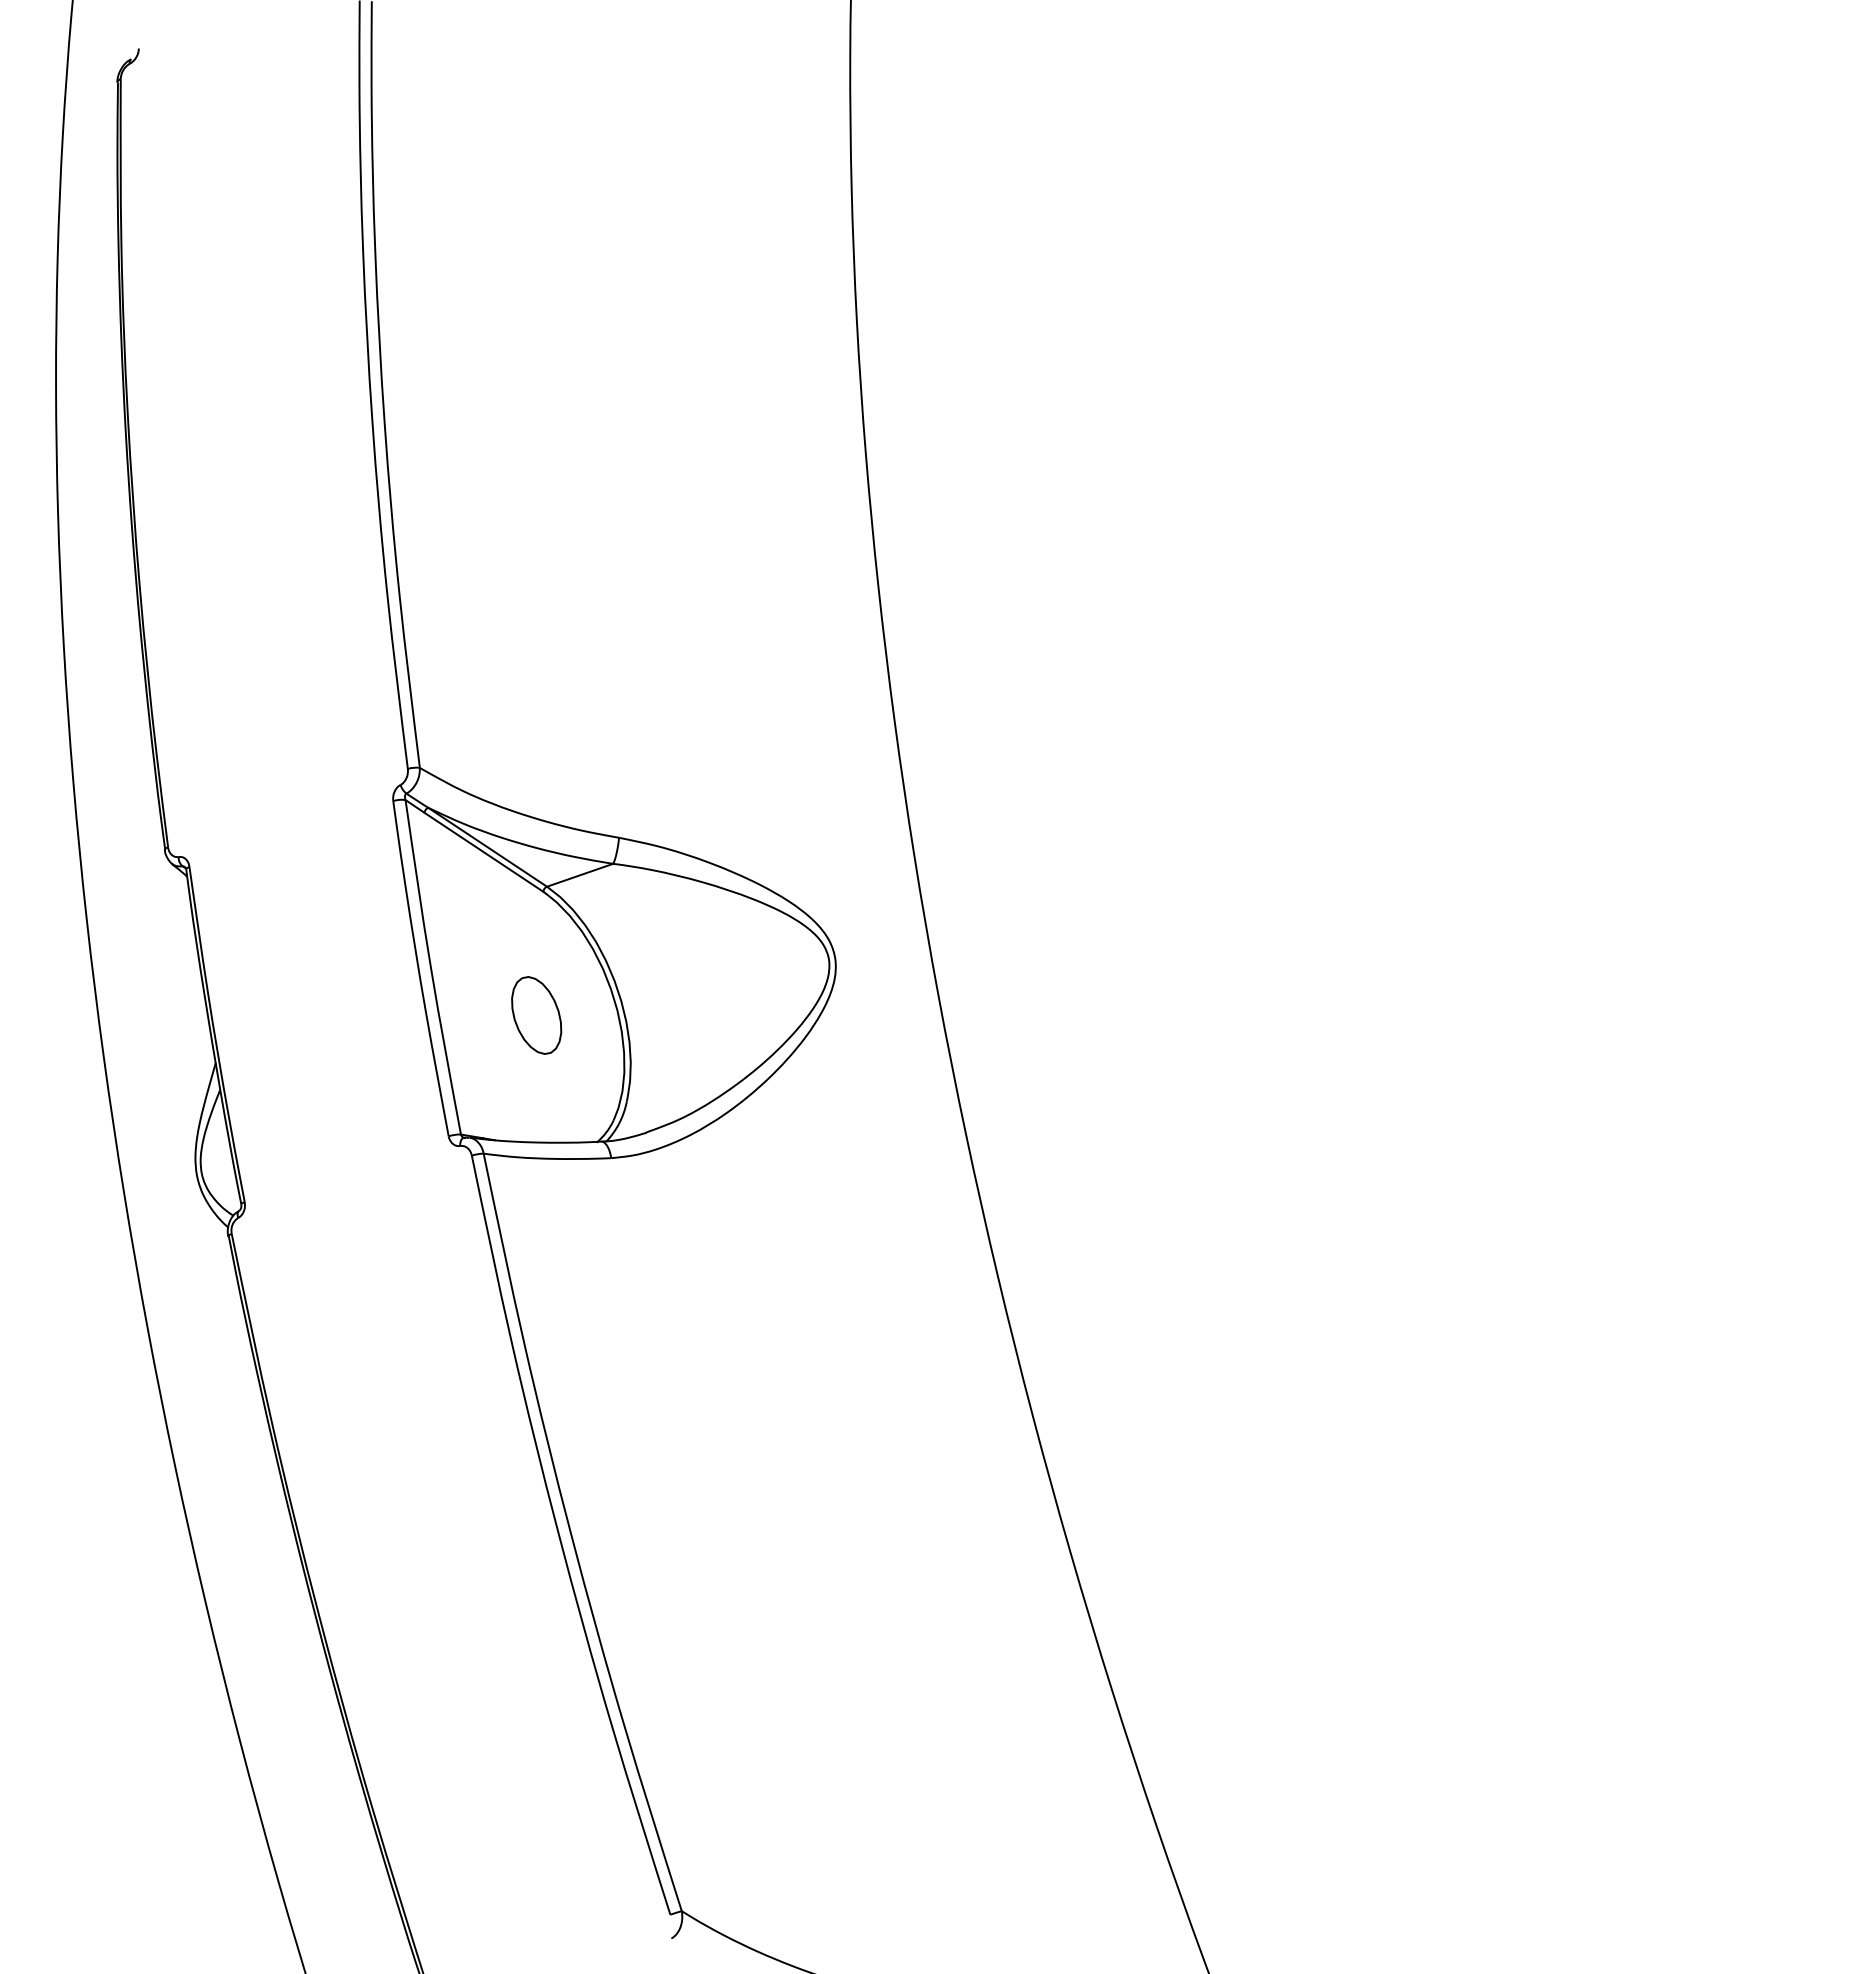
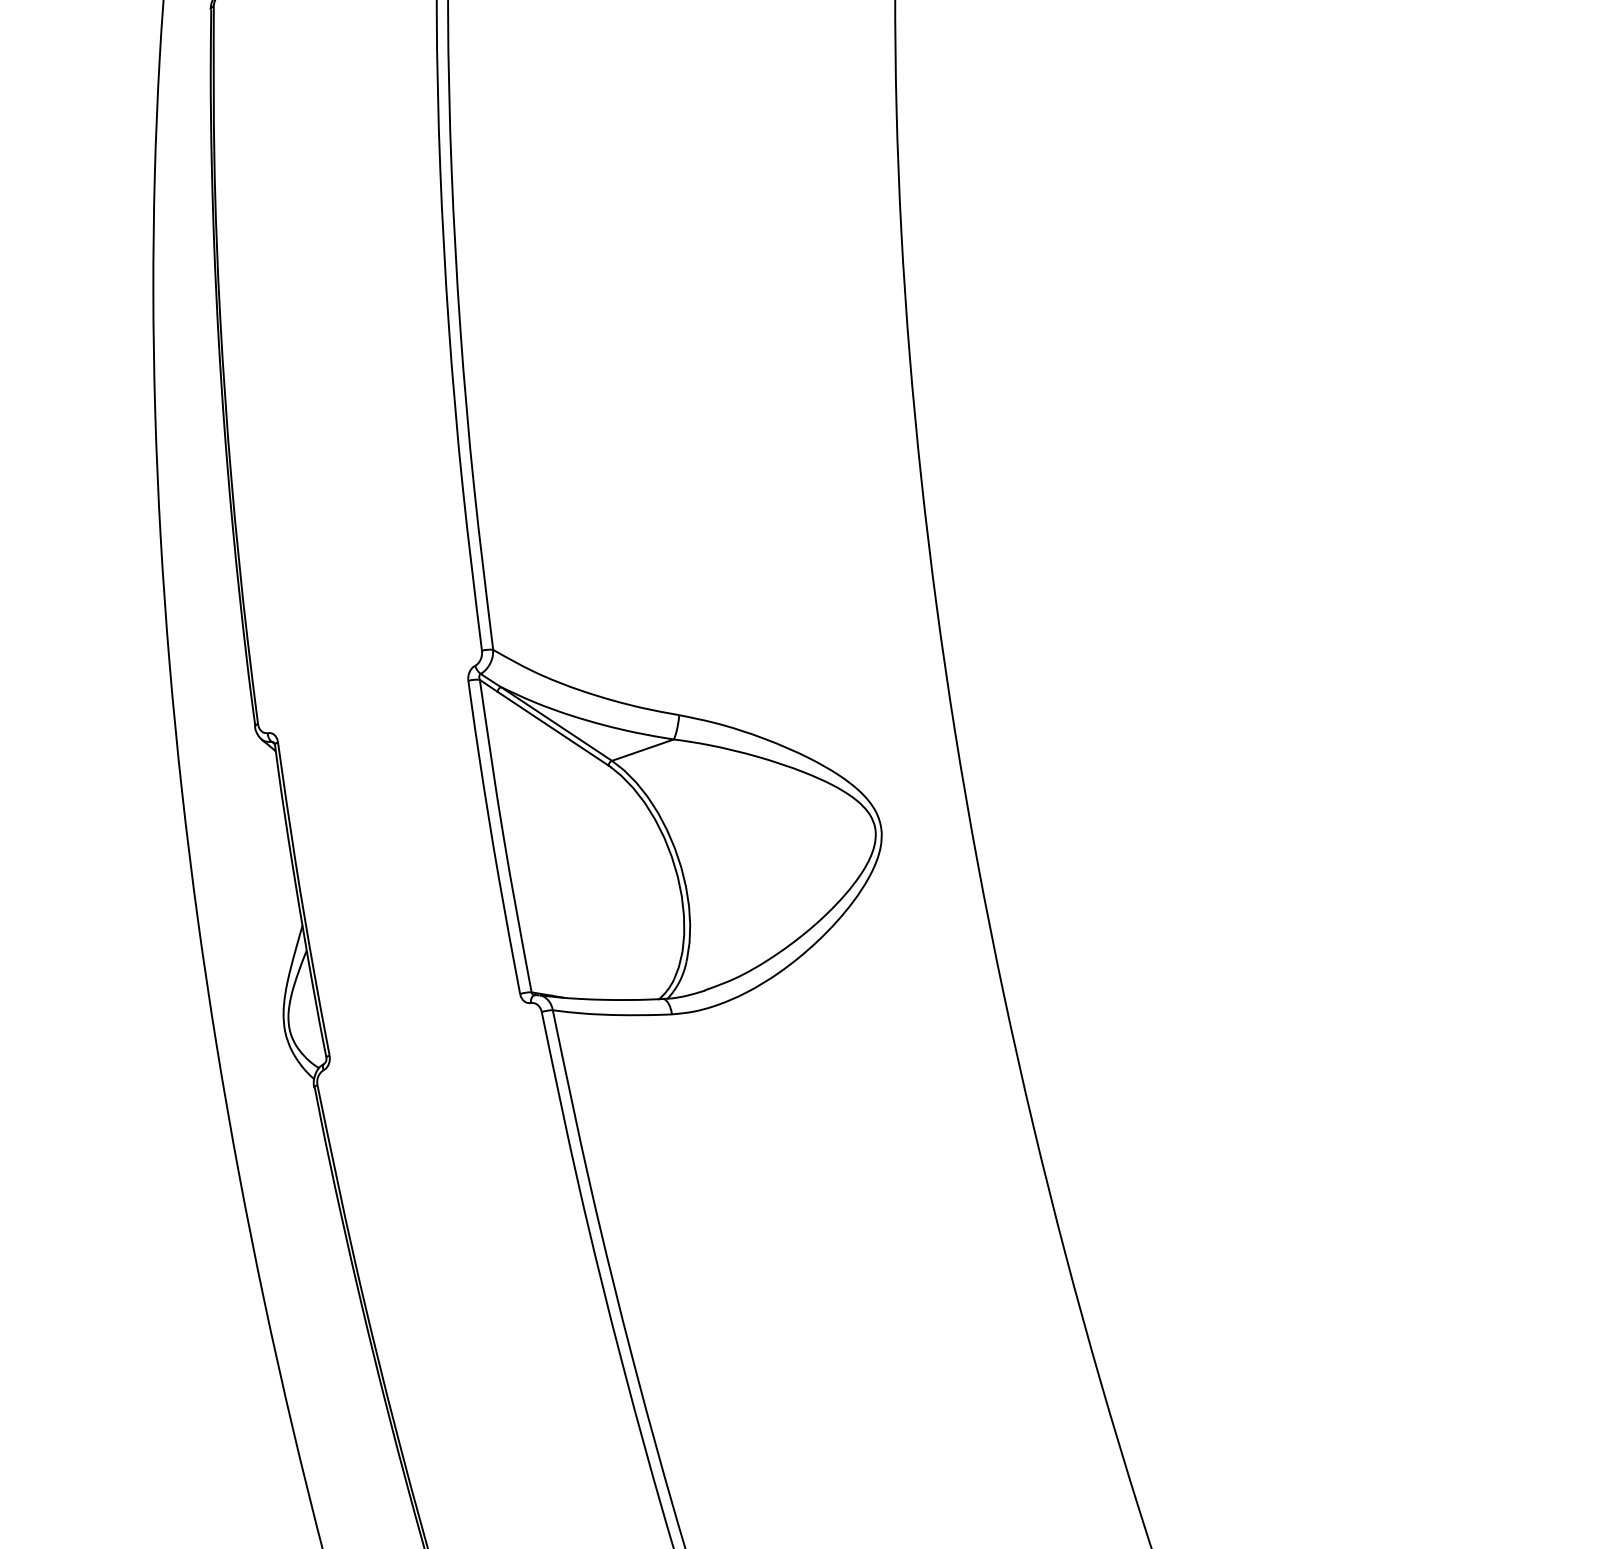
part: (536, 1015) -> (602, 881), removed

